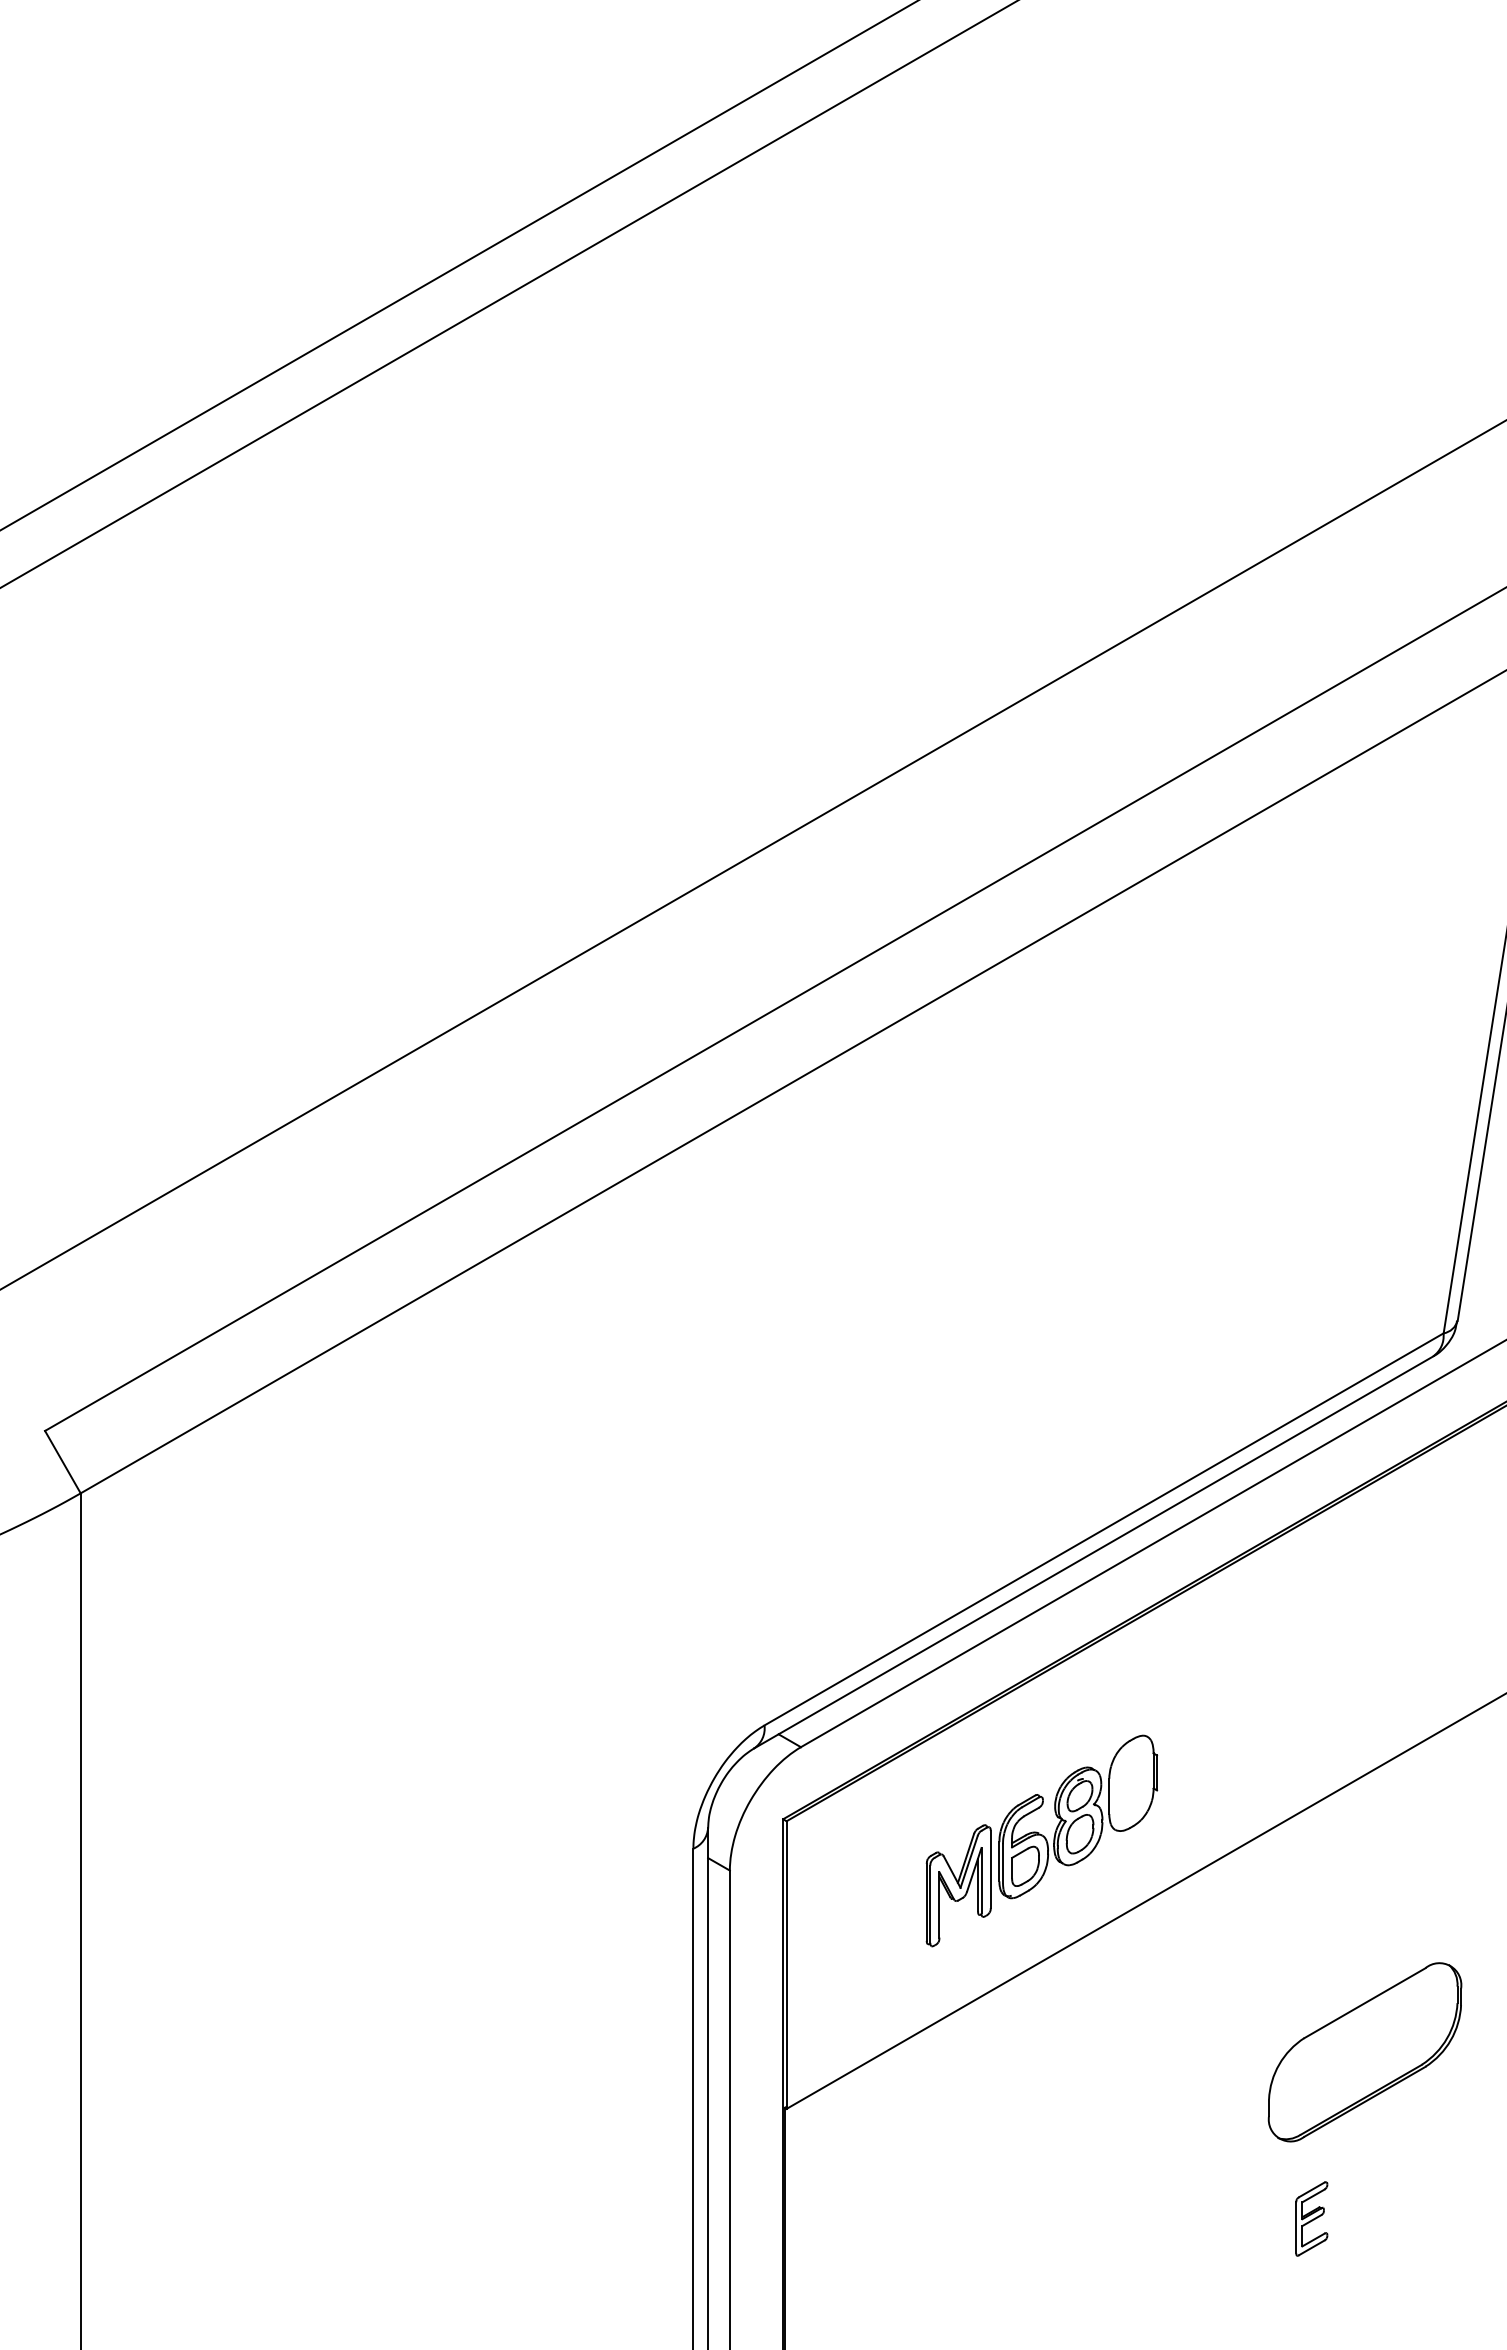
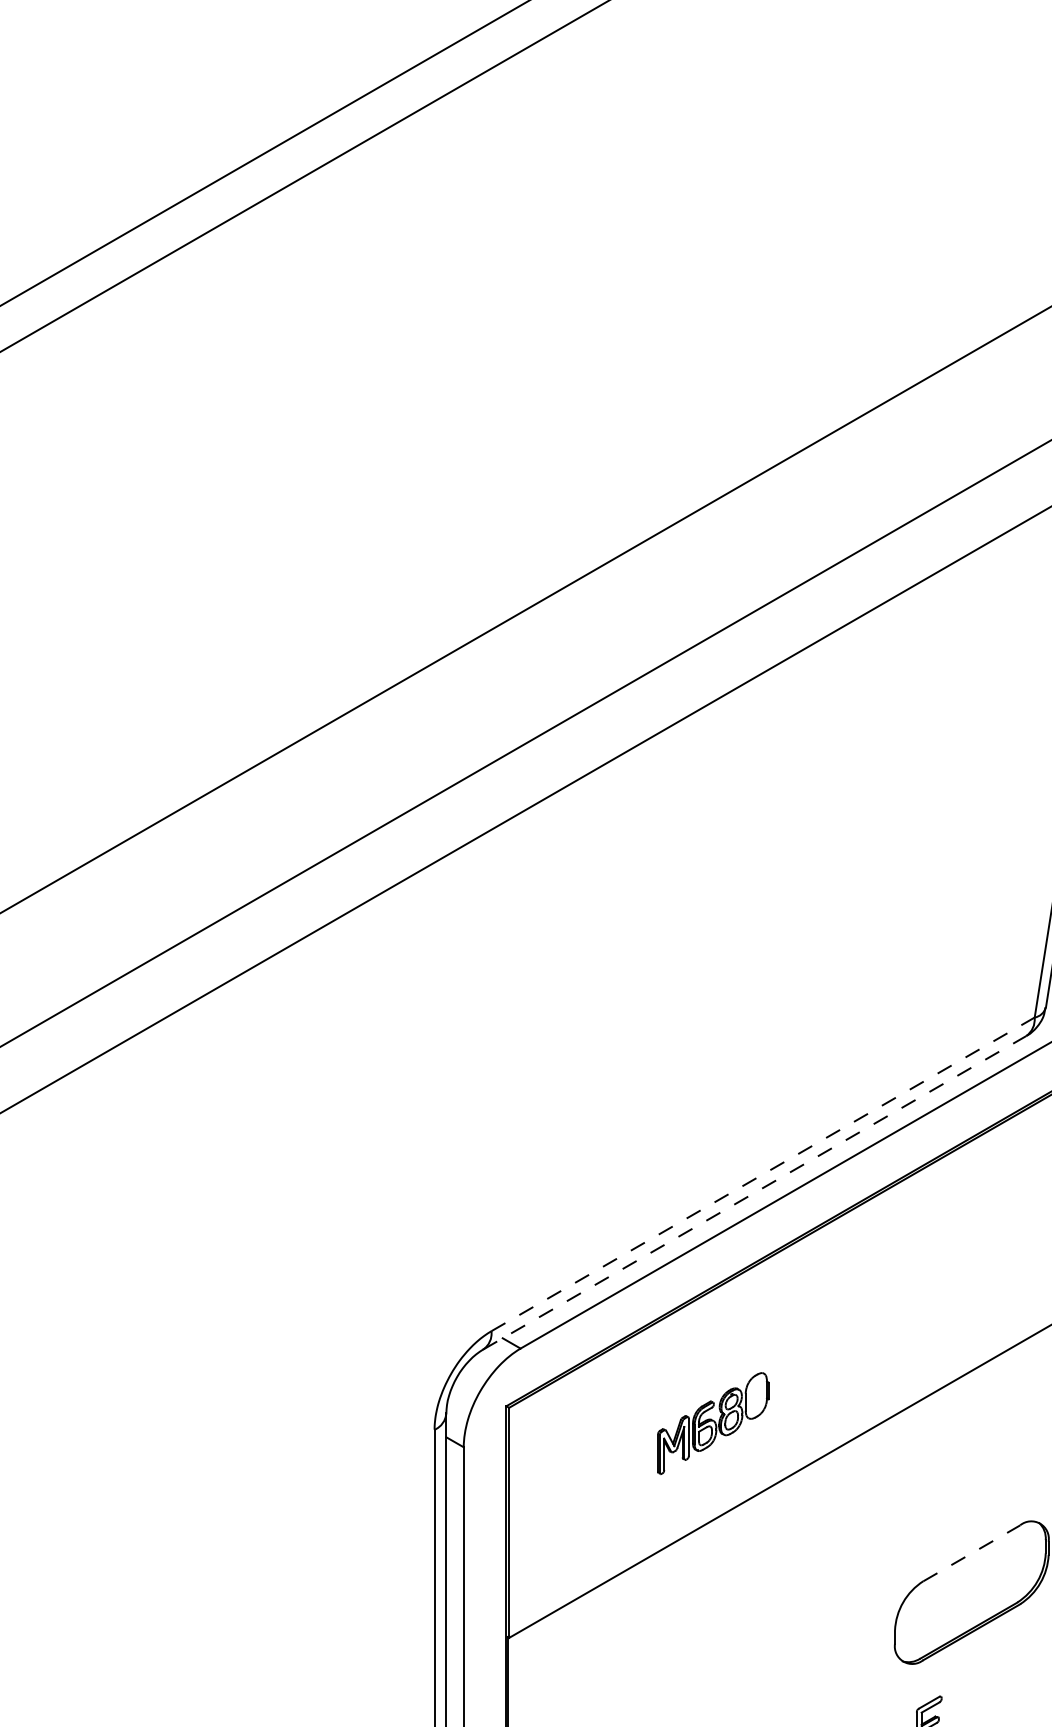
line: (1104, 1529) -> (763, 1174), solid -> dashed
line: (1093, 1552) -> (754, 1192), solid -> dashed
part: (1041, 1840) -> (713, 1423), size x0.6
line: (1365, 2003) -> (972, 1553), solid -> dashed

